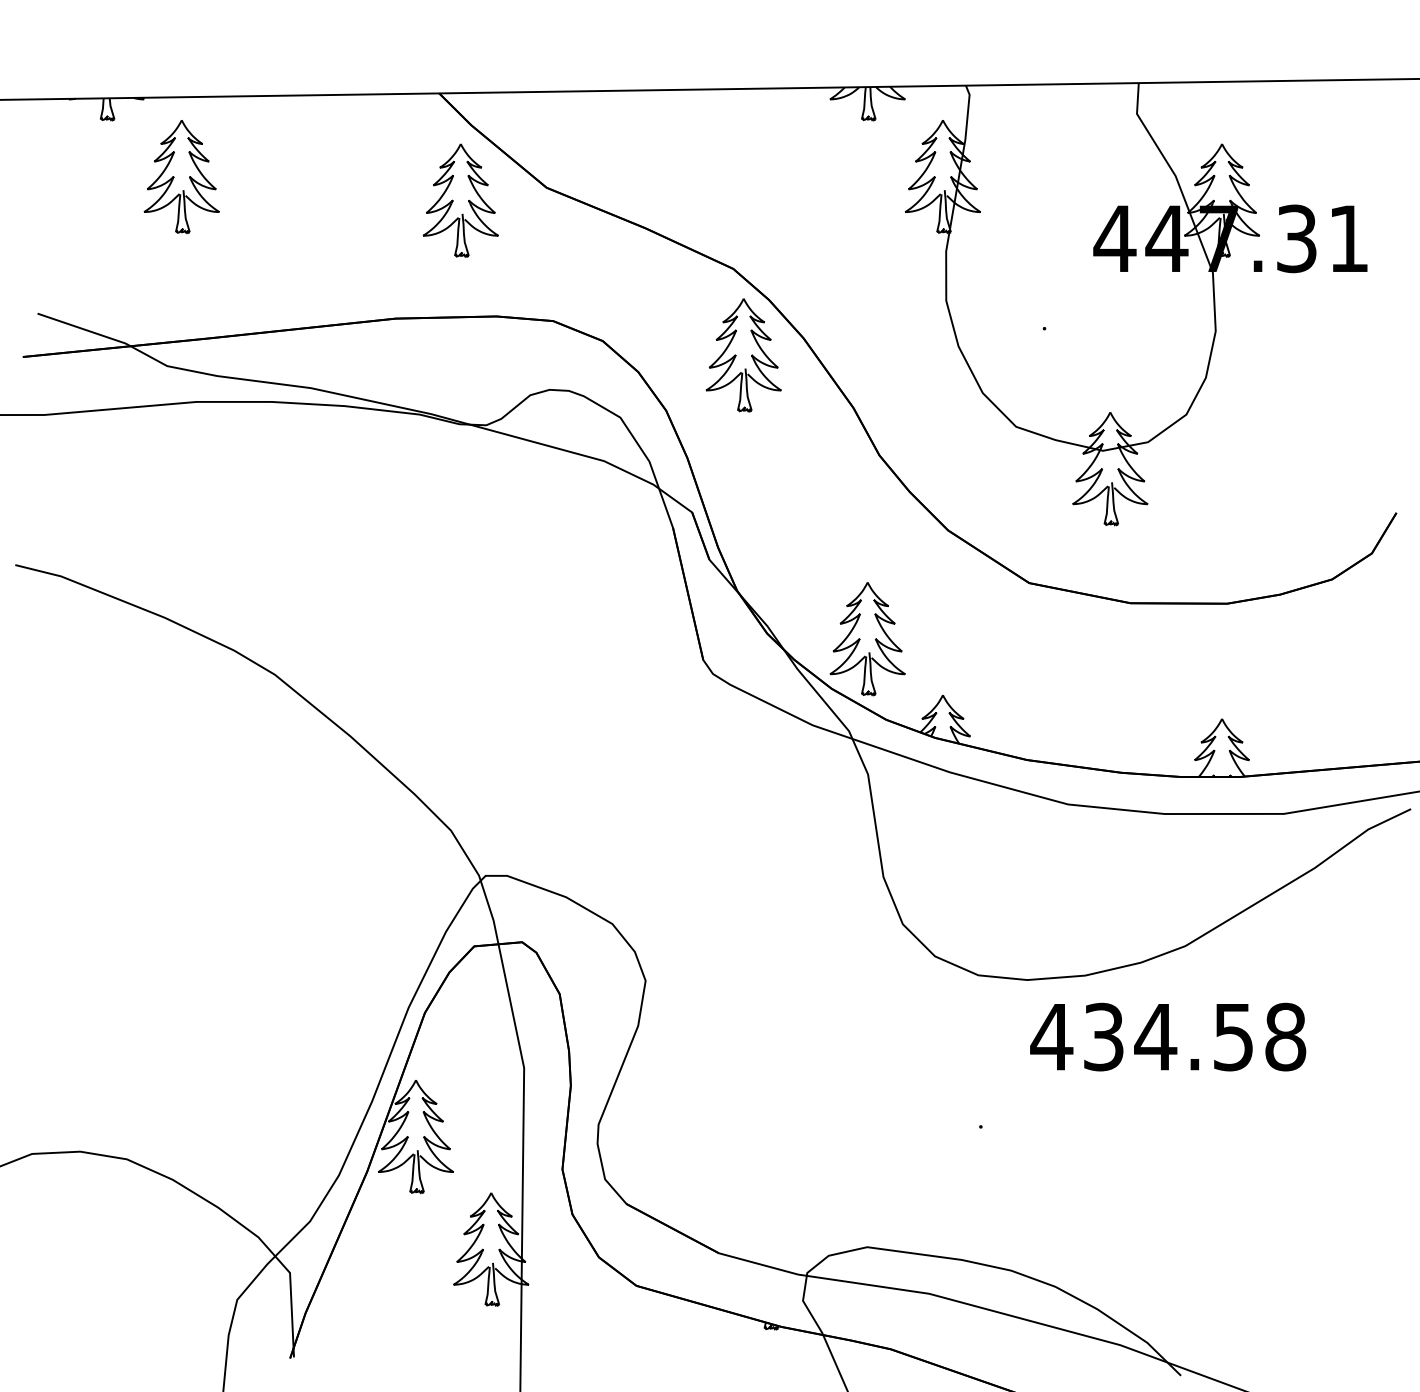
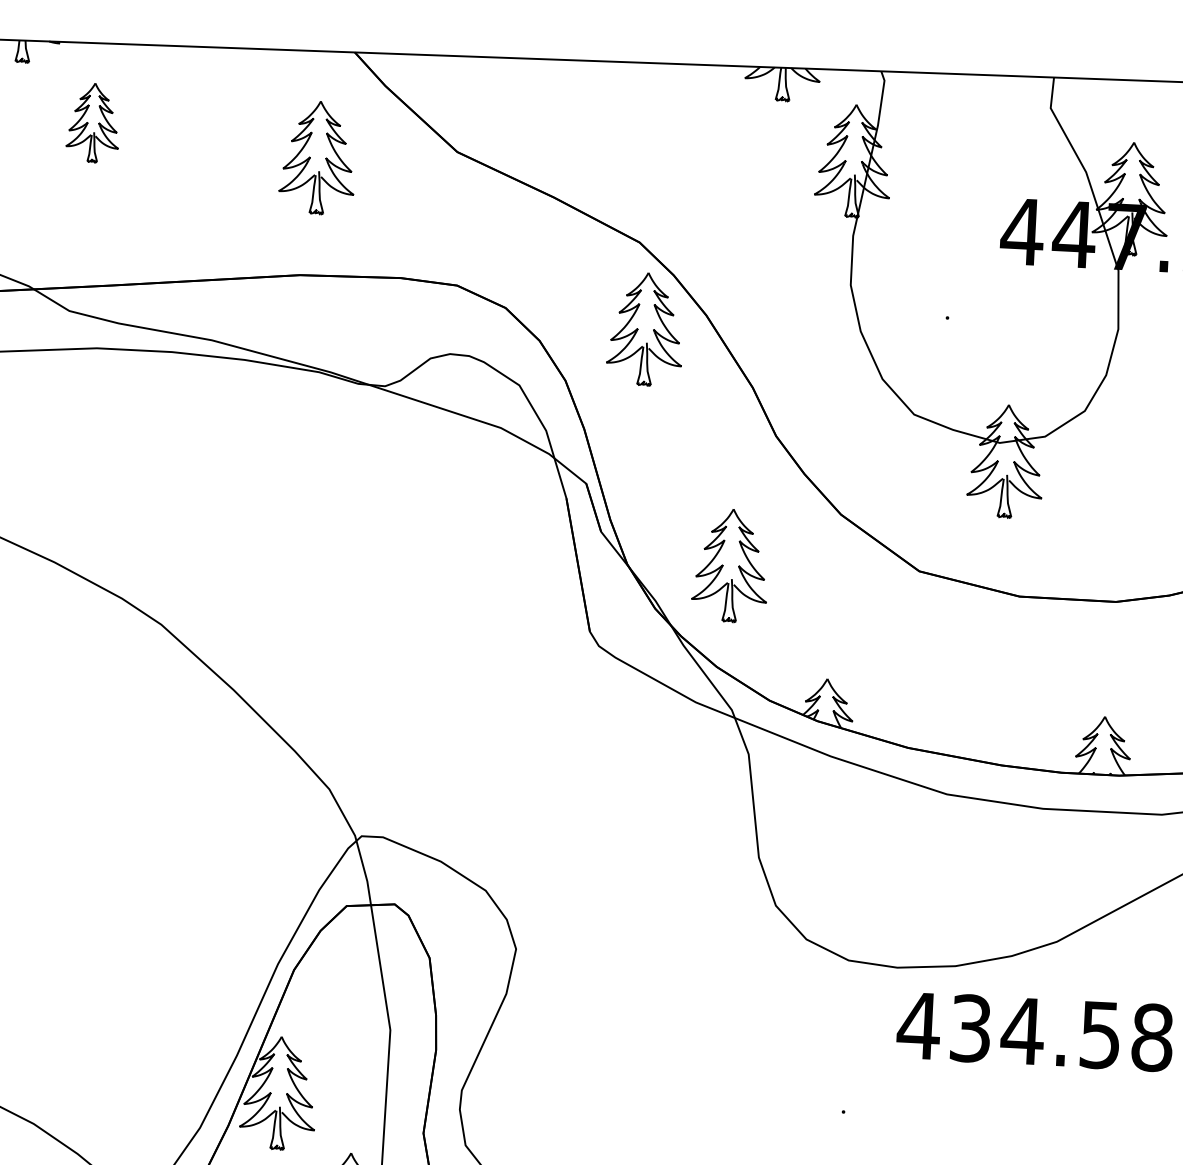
part: (181, 177) -> (93, 123), size x0.7
part: (460, 200) -> (317, 157), moved
part: (867, 639) -> (730, 566), moved

